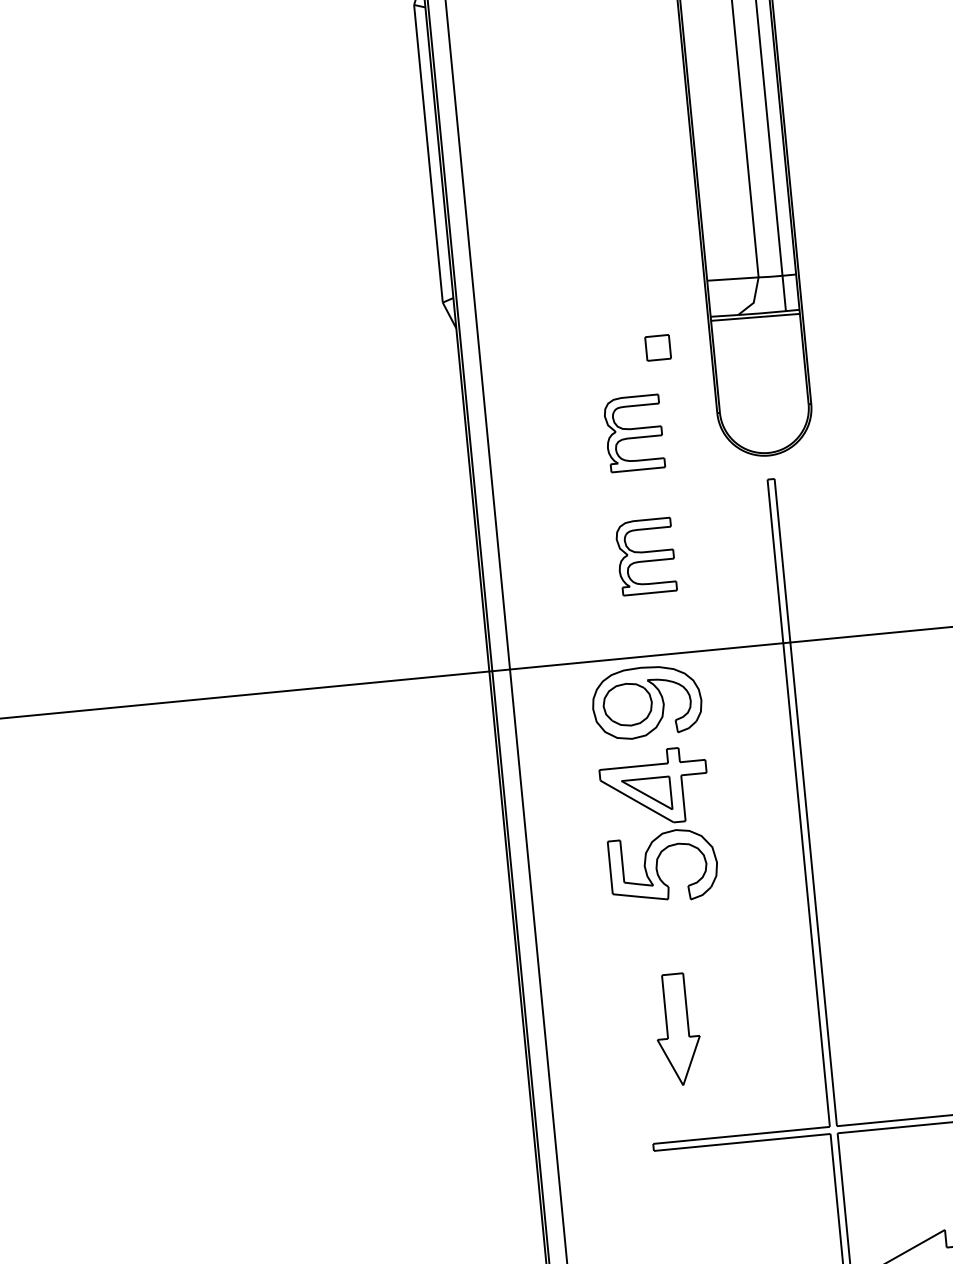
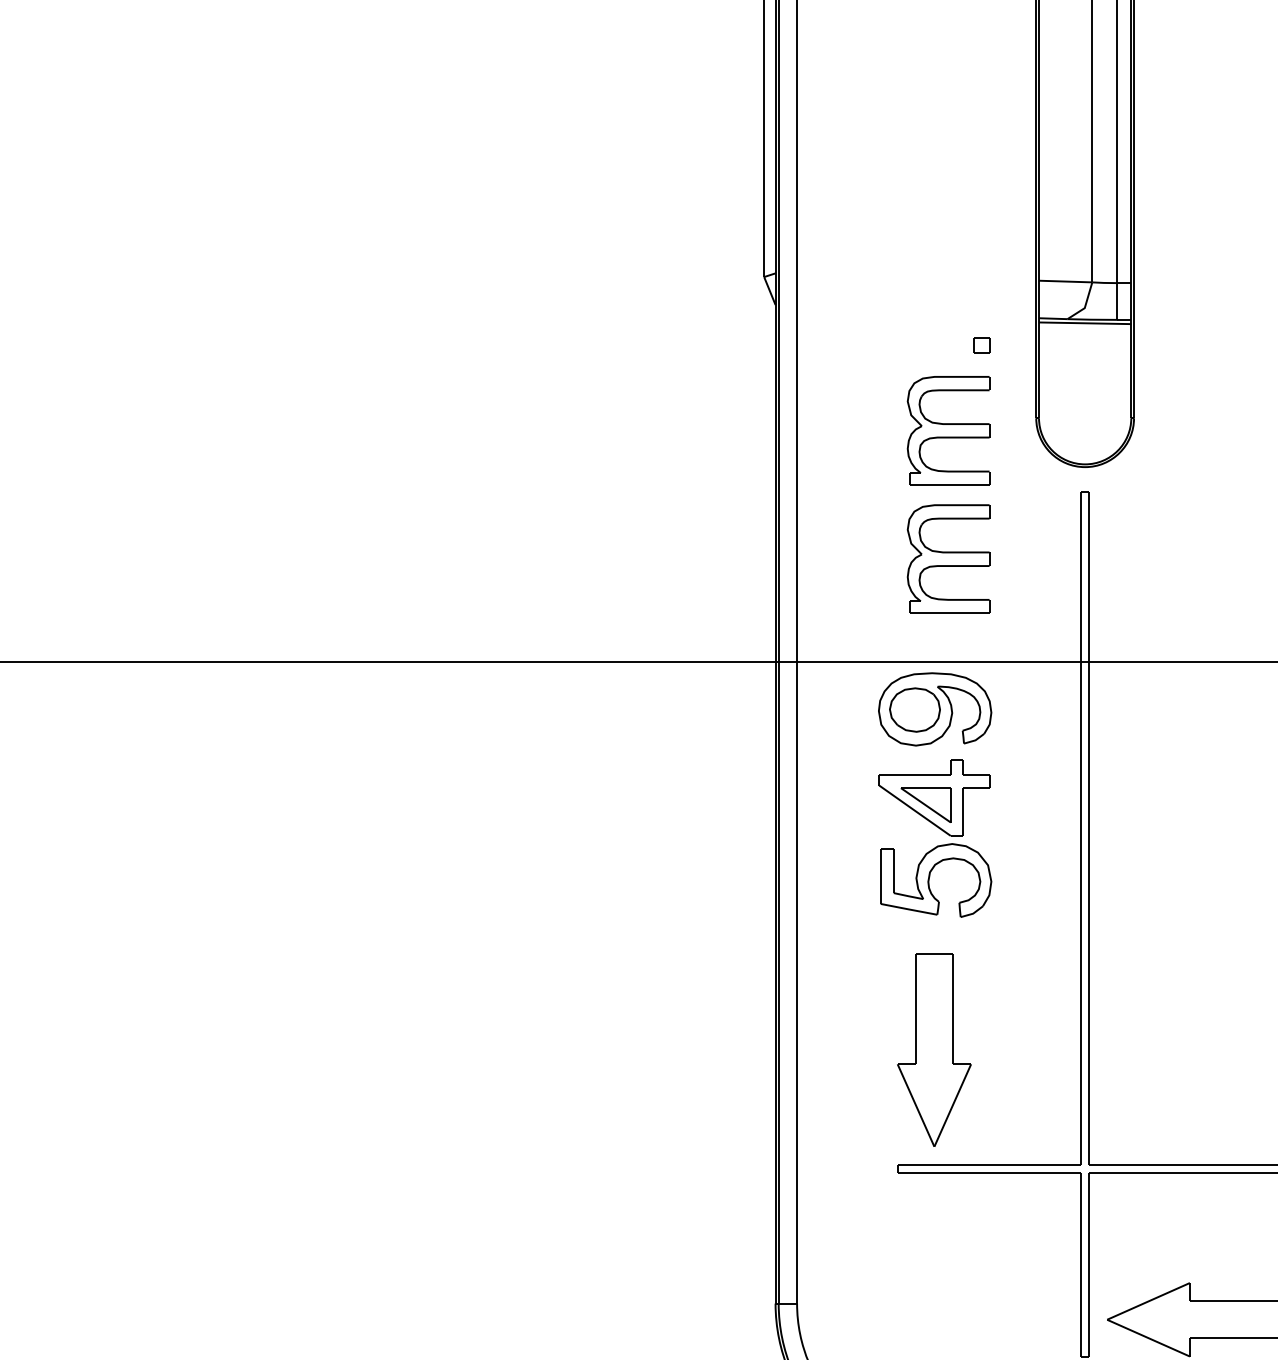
part: (657, 348) -> (981, 345), size x0.62
part: (634, 433) -> (948, 430), size x1.43
part: (645, 556) -> (948, 558), size x1.43
part: (677, 1029) -> (934, 1049), size x1.67

